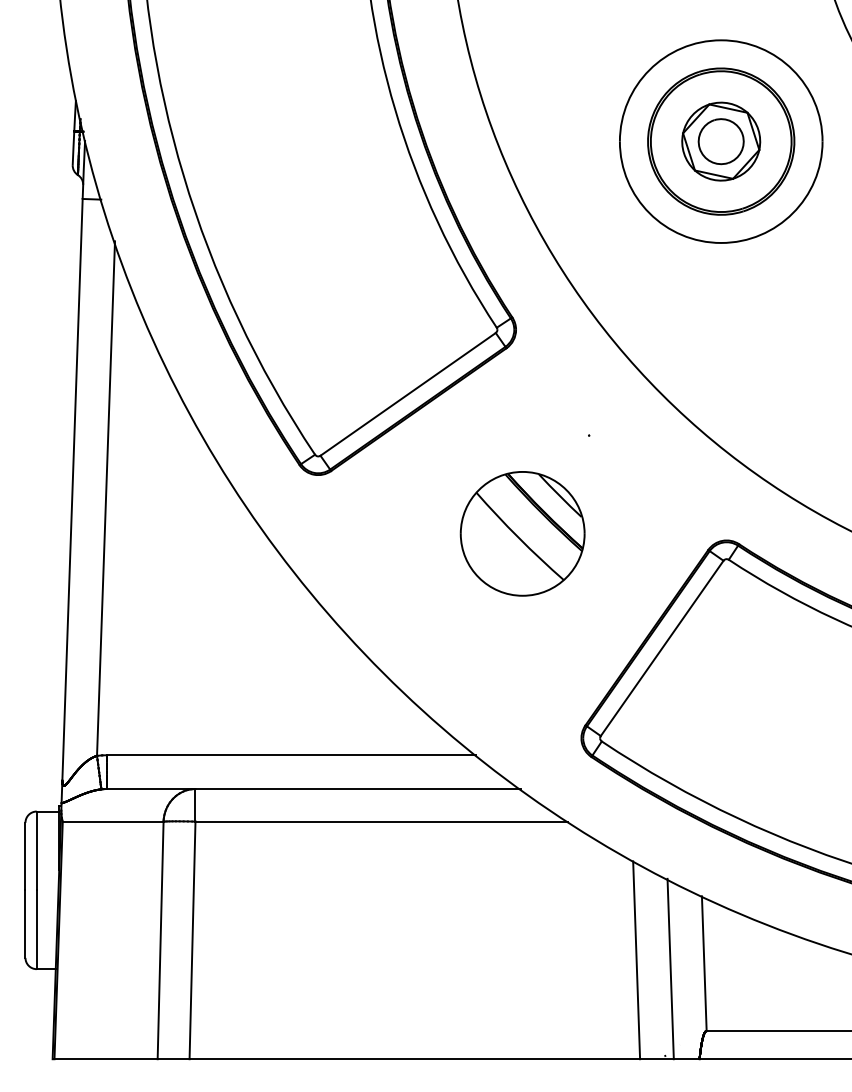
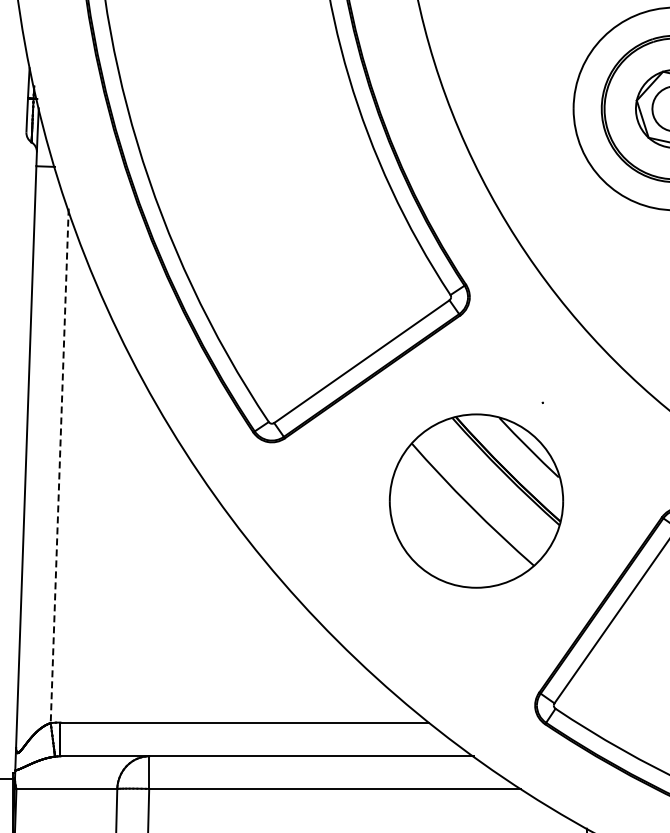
line: (106, 499) -> (60, 466), solid -> dashed
part: (522, 533) -> (476, 500), size x1.4

